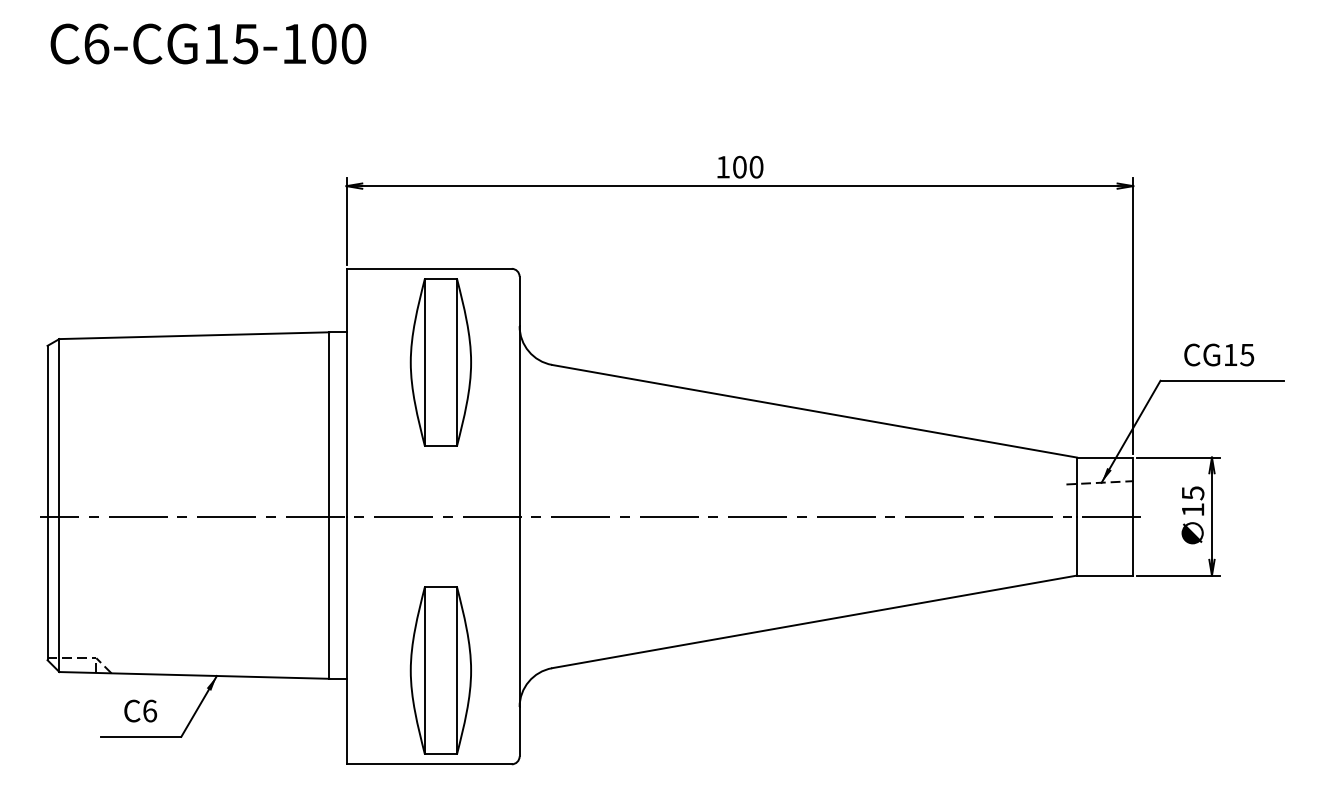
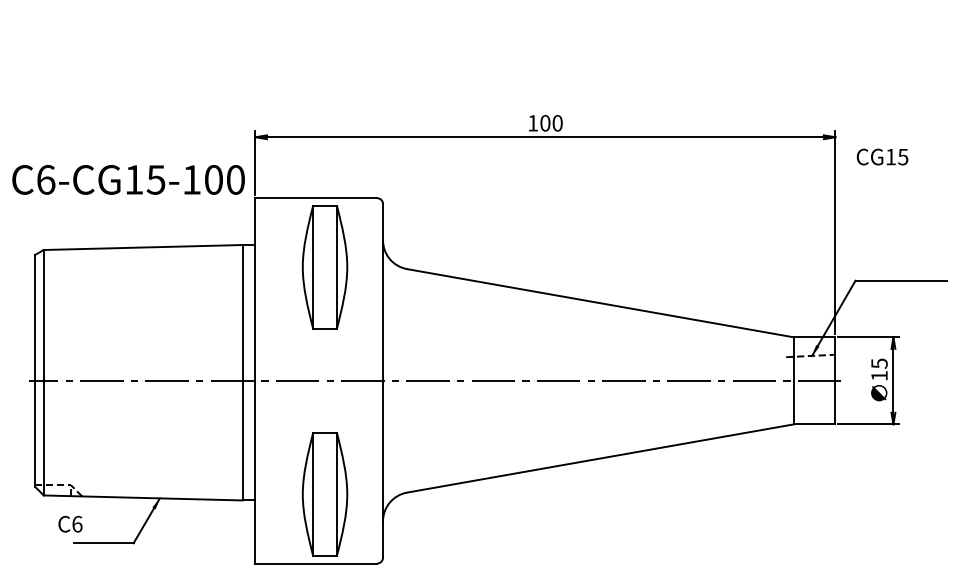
text: (208, 43) -> (128, 179), moved
text: (1219, 354) -> (882, 156), moved
text: (140, 710) -> (70, 523), moved

